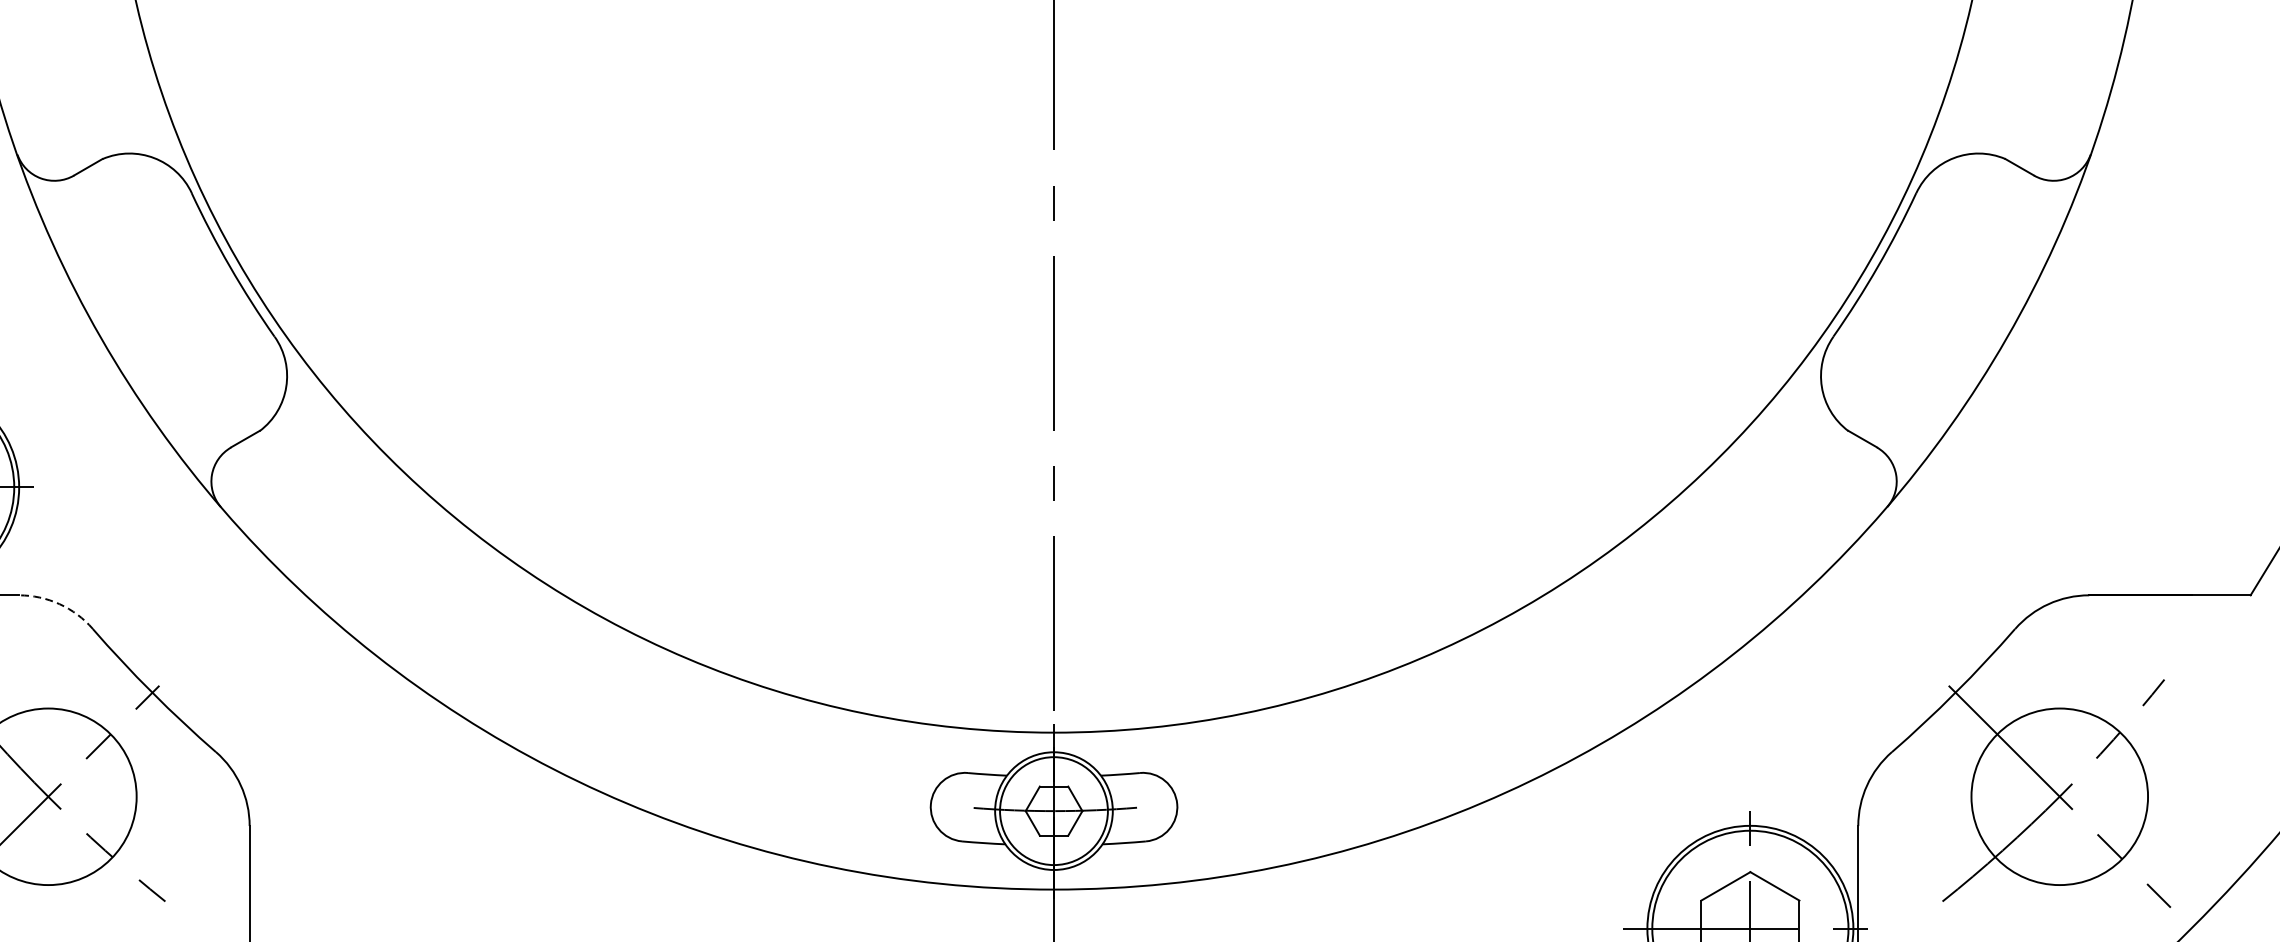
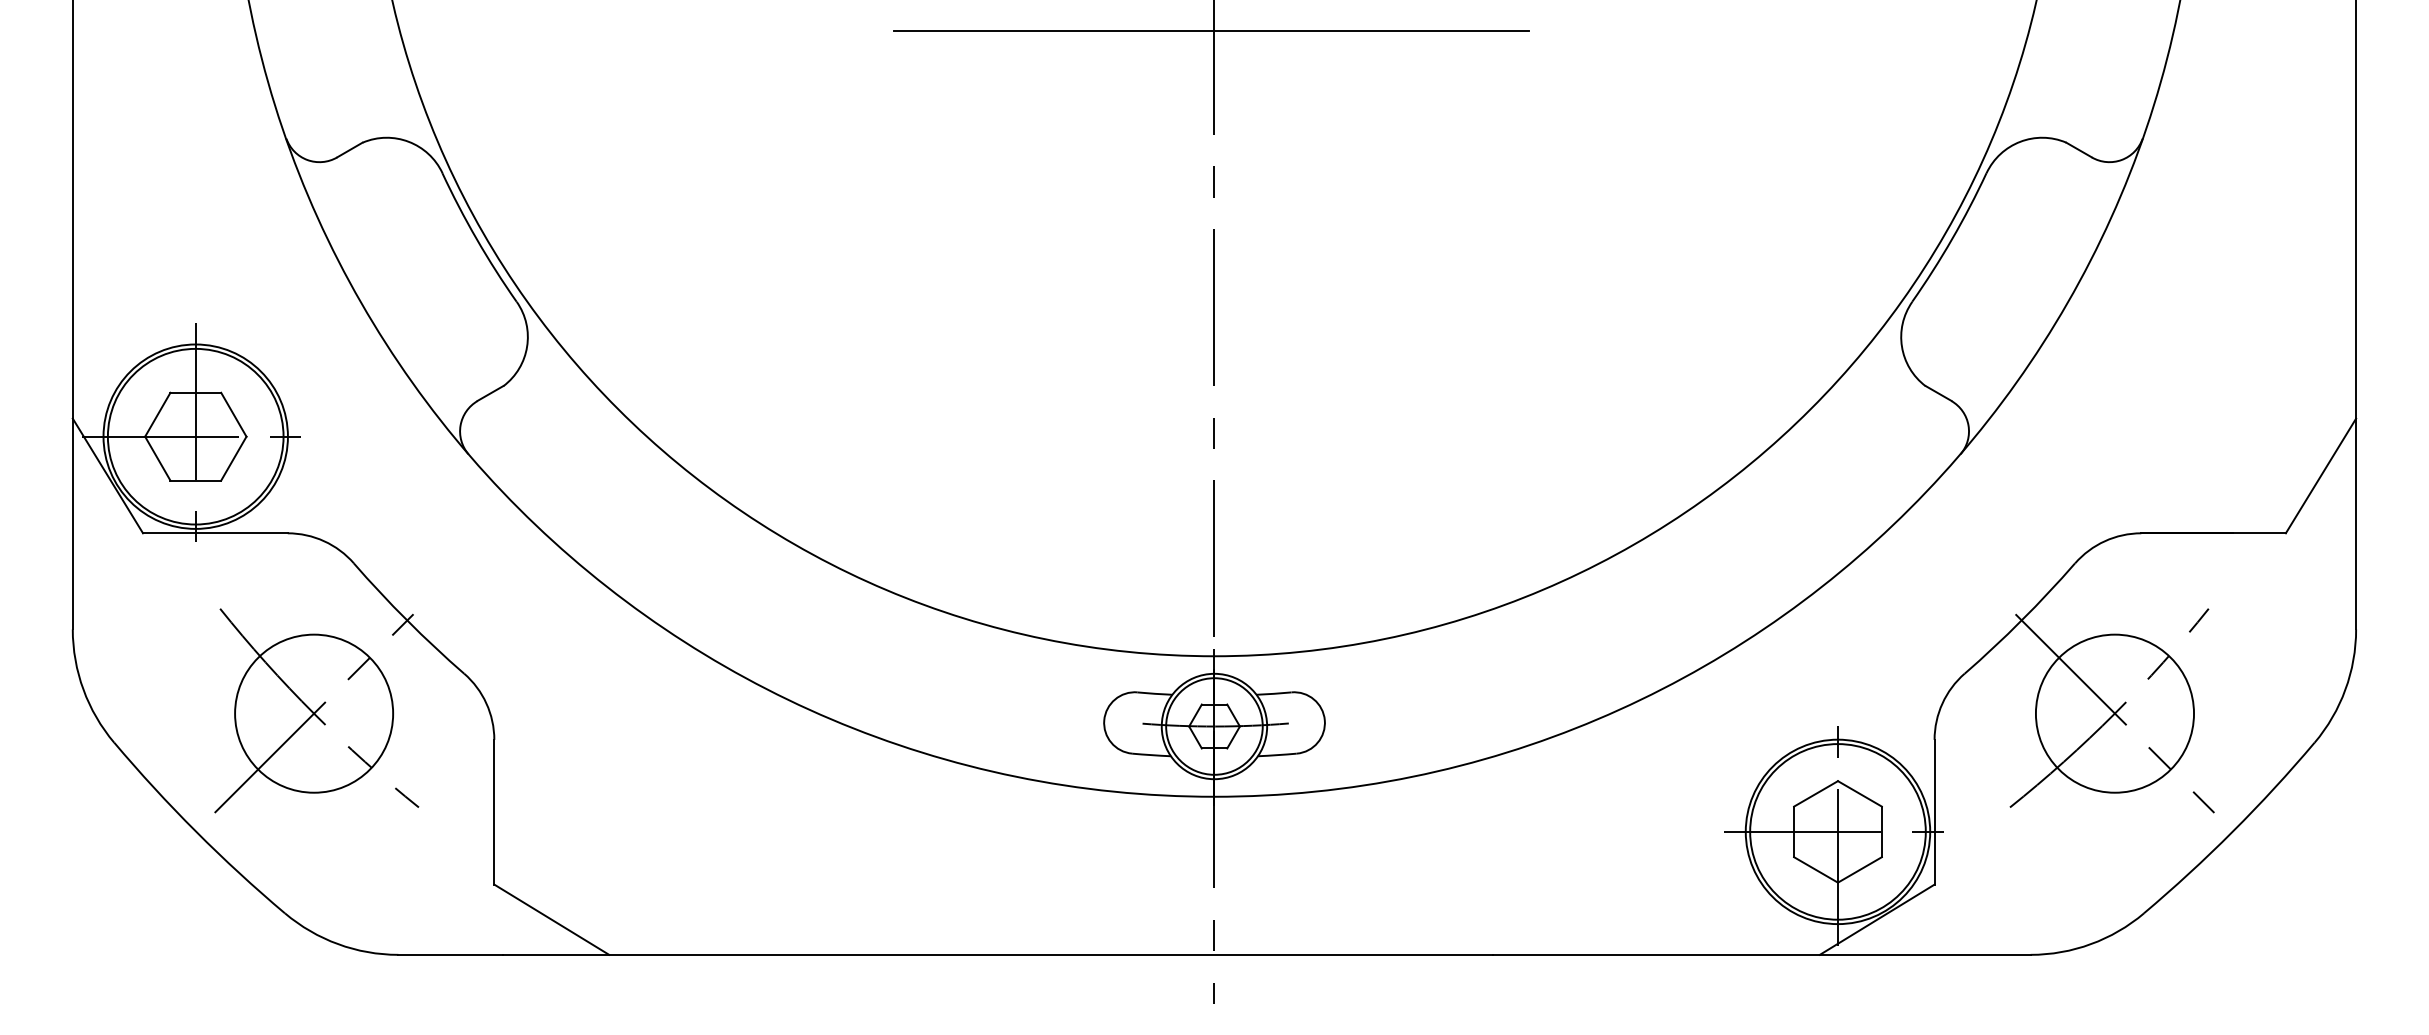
line: (1049, 33) -> (1210, 30), added
arc: (59, 604) -> (324, 541), dashed -> solid

